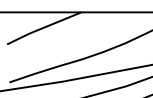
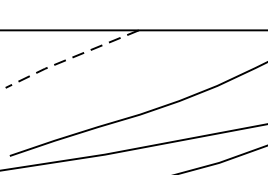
line: (42, 28) -> (69, 59), solid -> dashed

